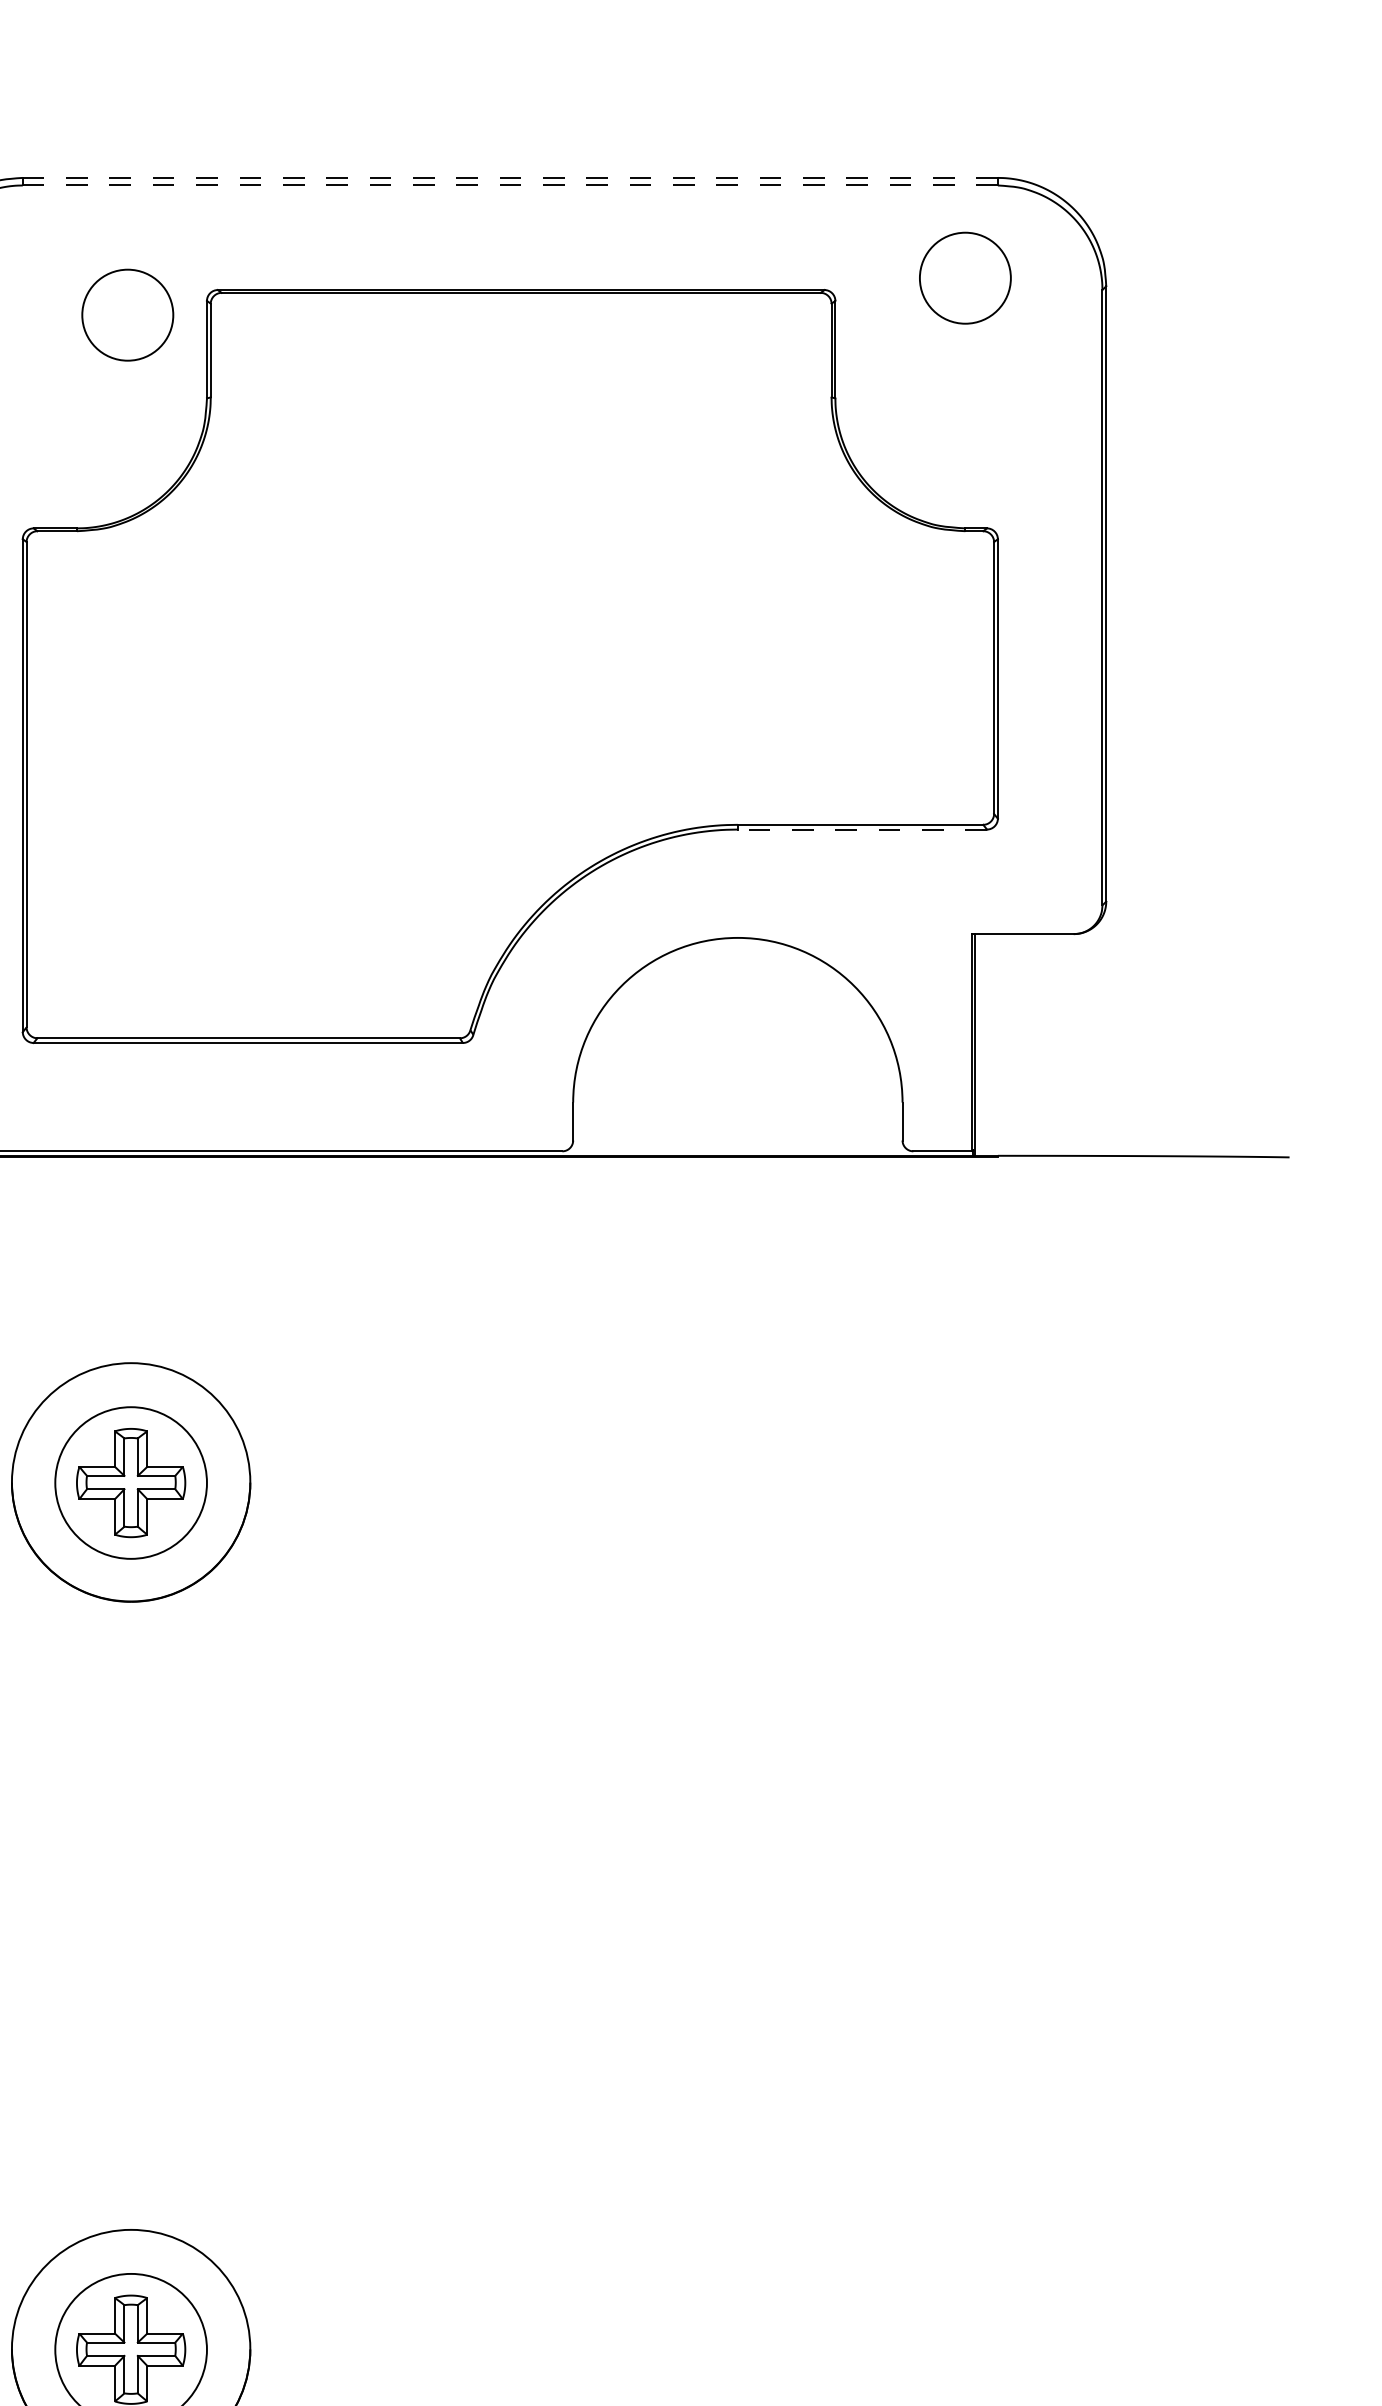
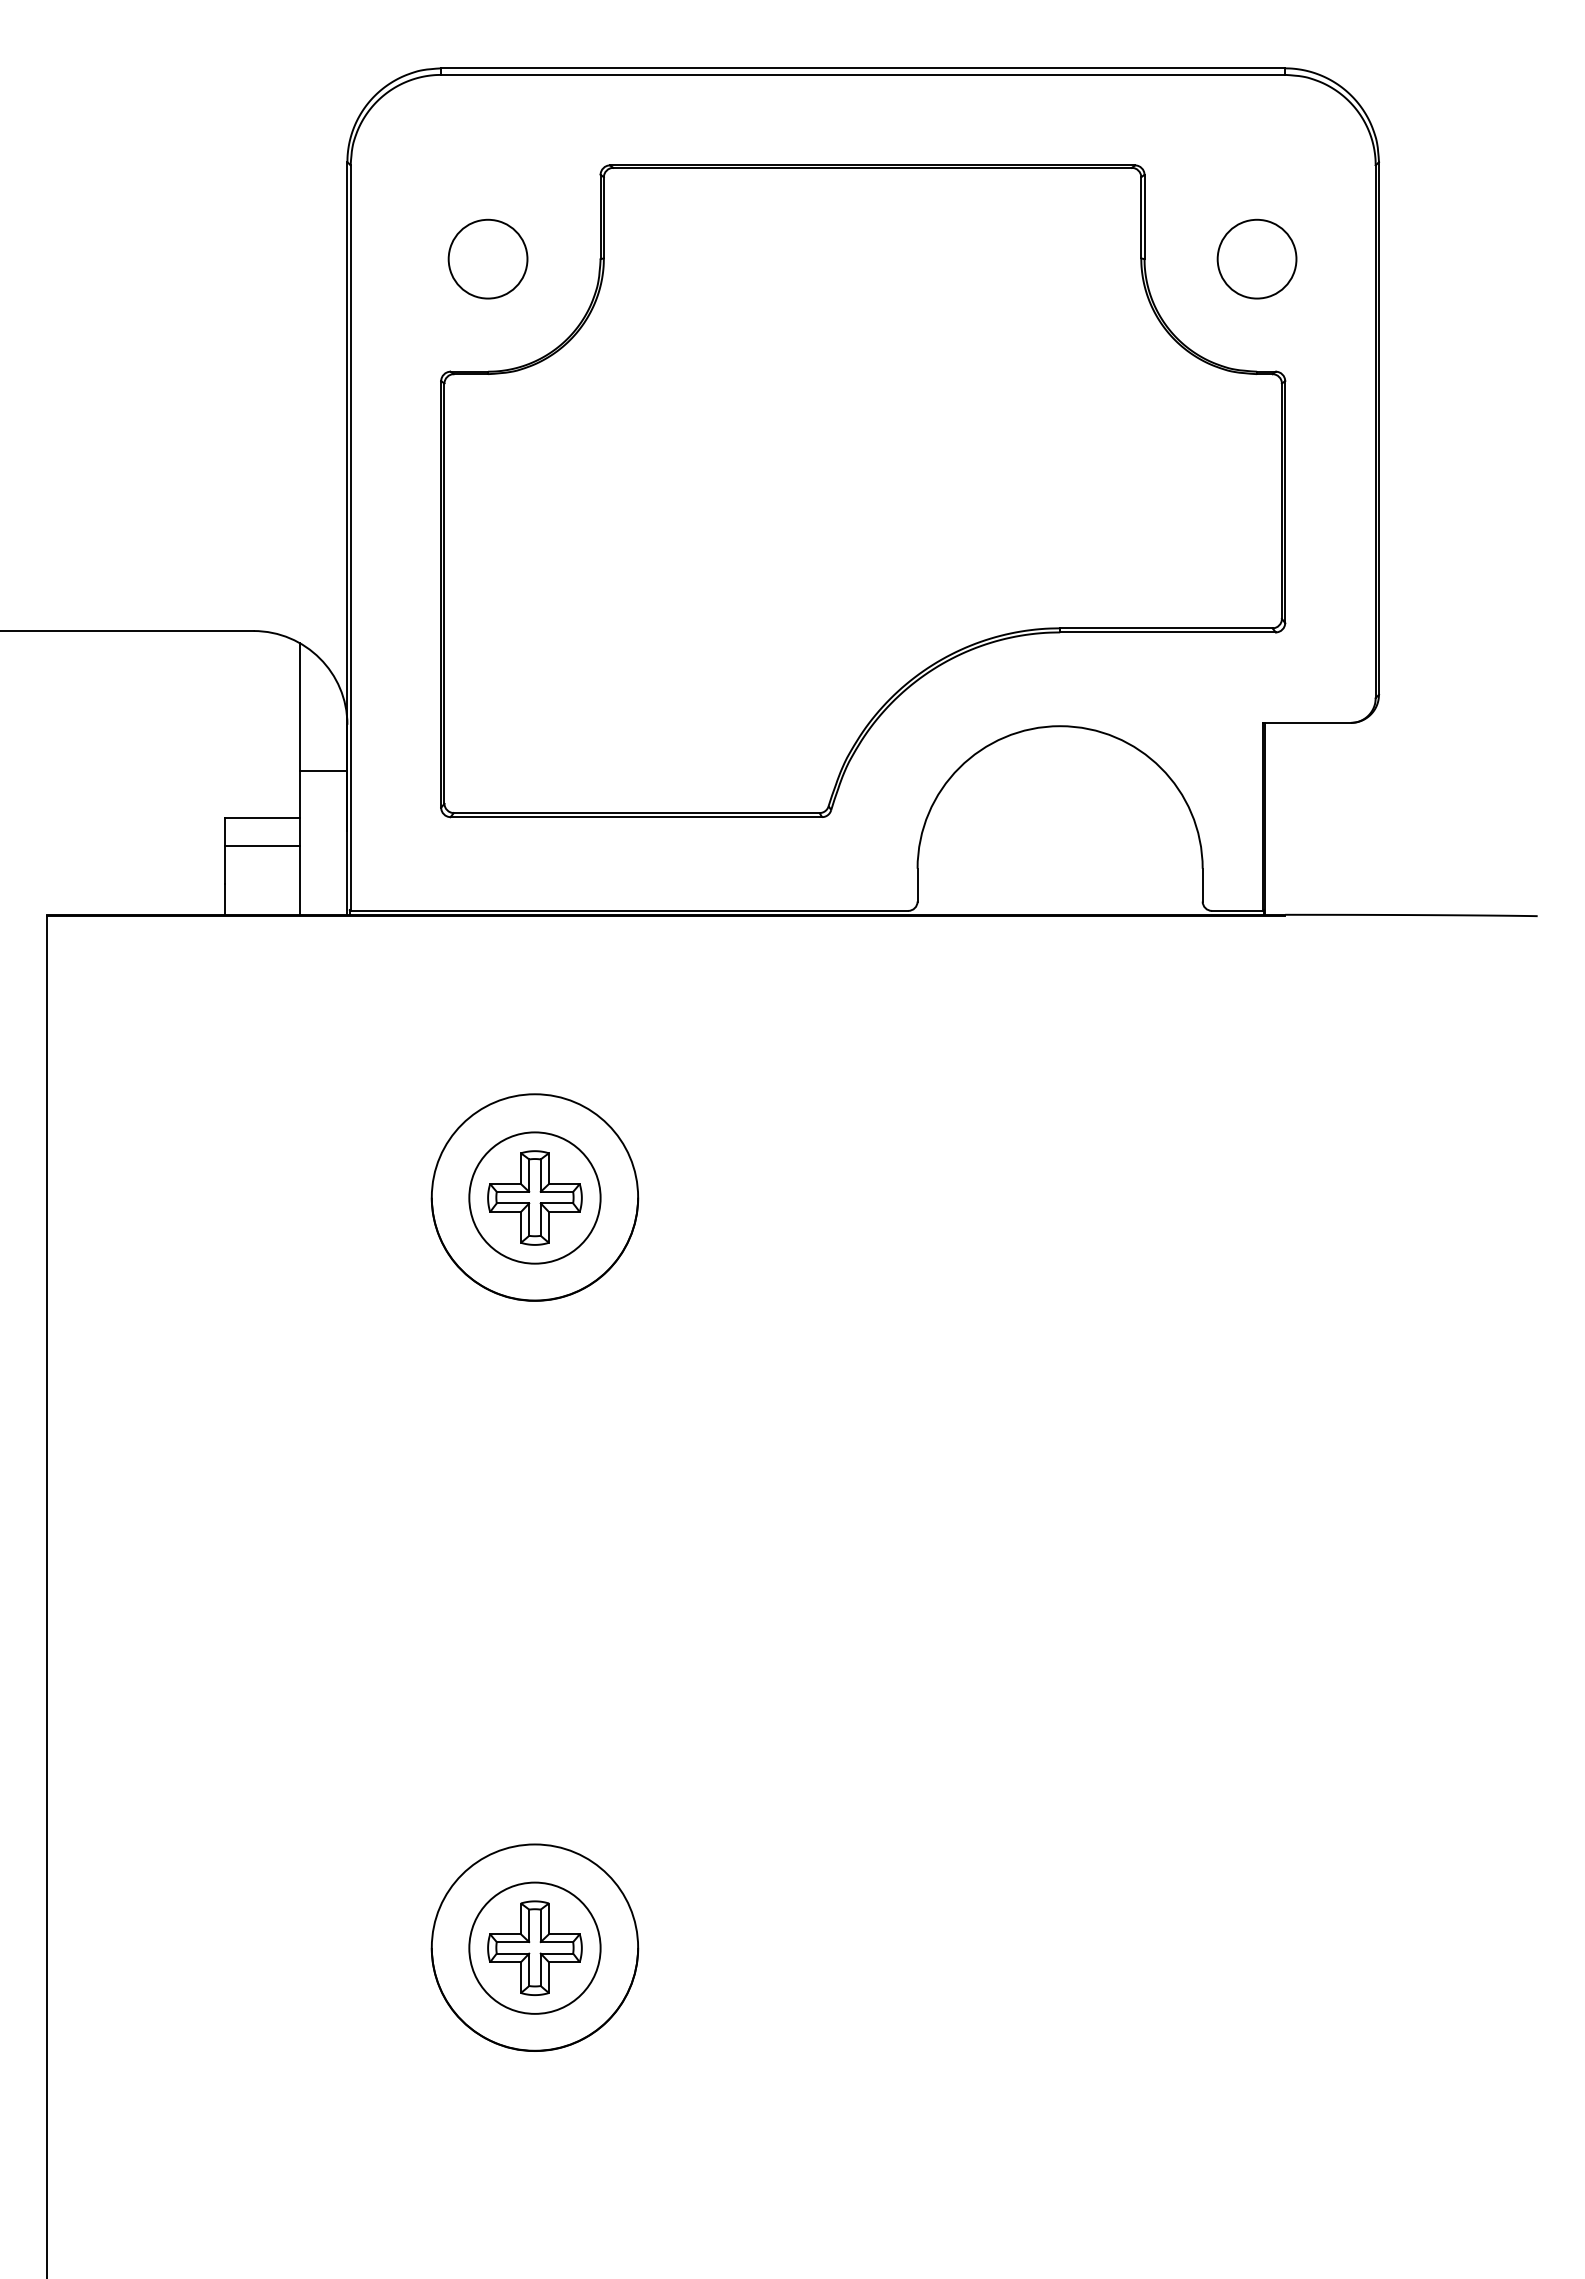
line: (510, 178) -> (863, 68), dashed -> solid
line: (509, 185) -> (862, 74), dashed -> solid
part: (964, 277) -> (1256, 258), moved
part: (127, 314) -> (487, 258), moved
line: (861, 829) -> (1167, 632), dashed -> solid

